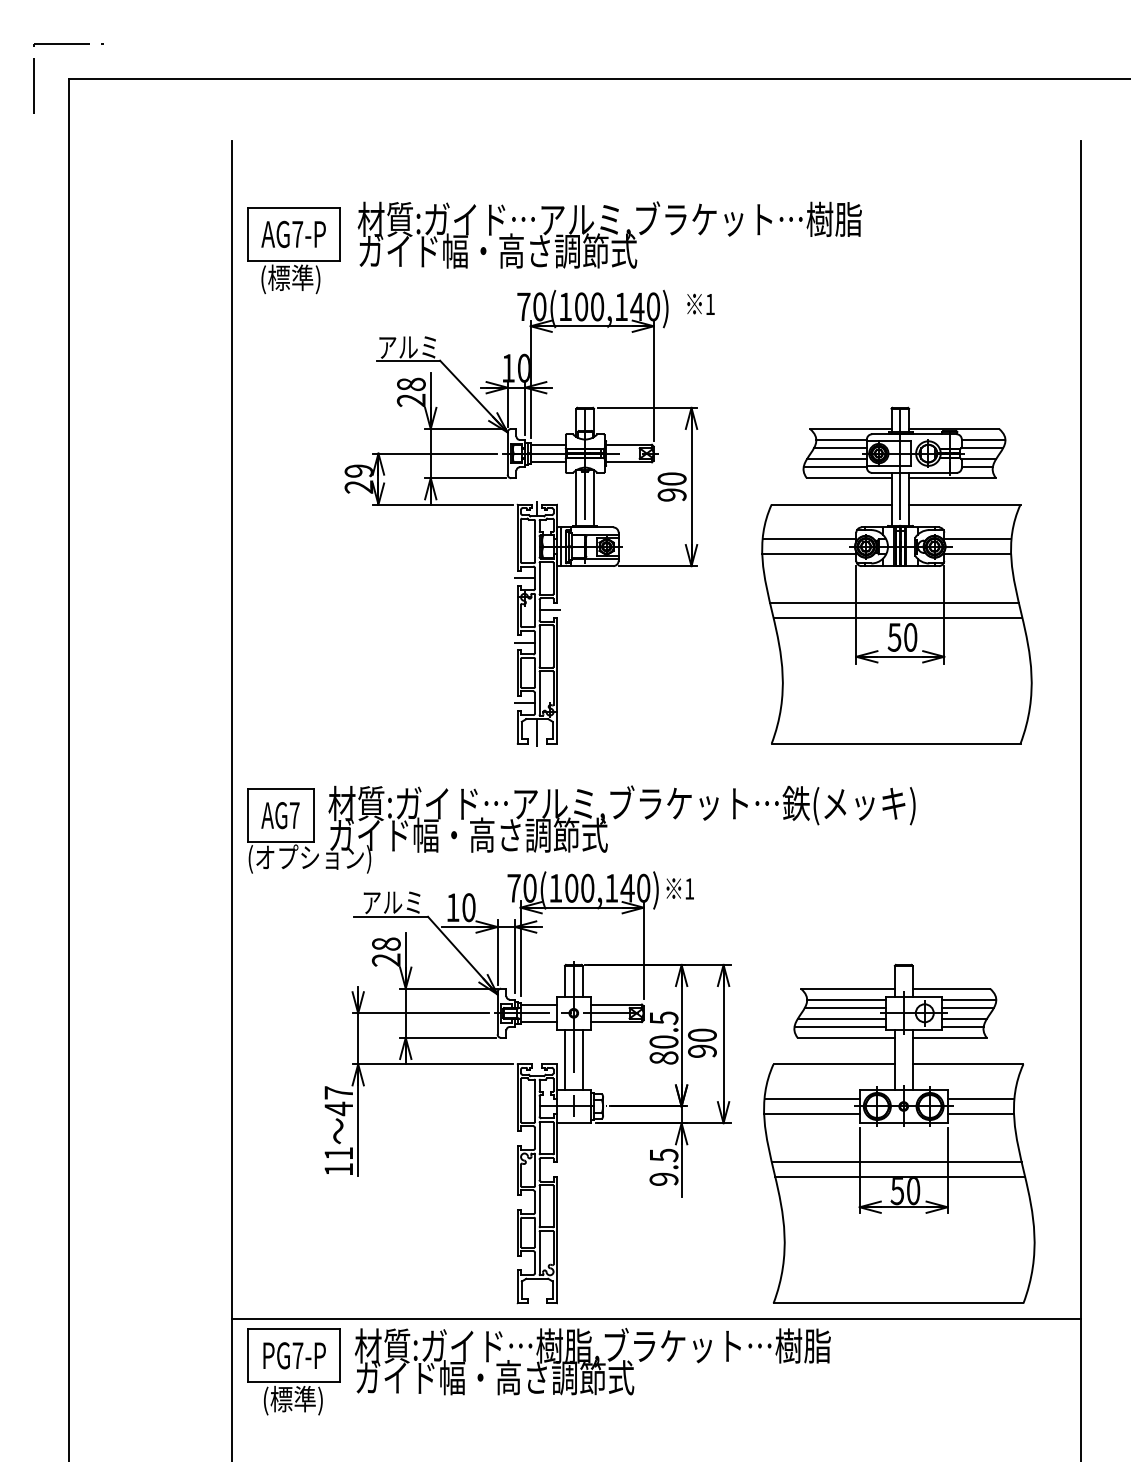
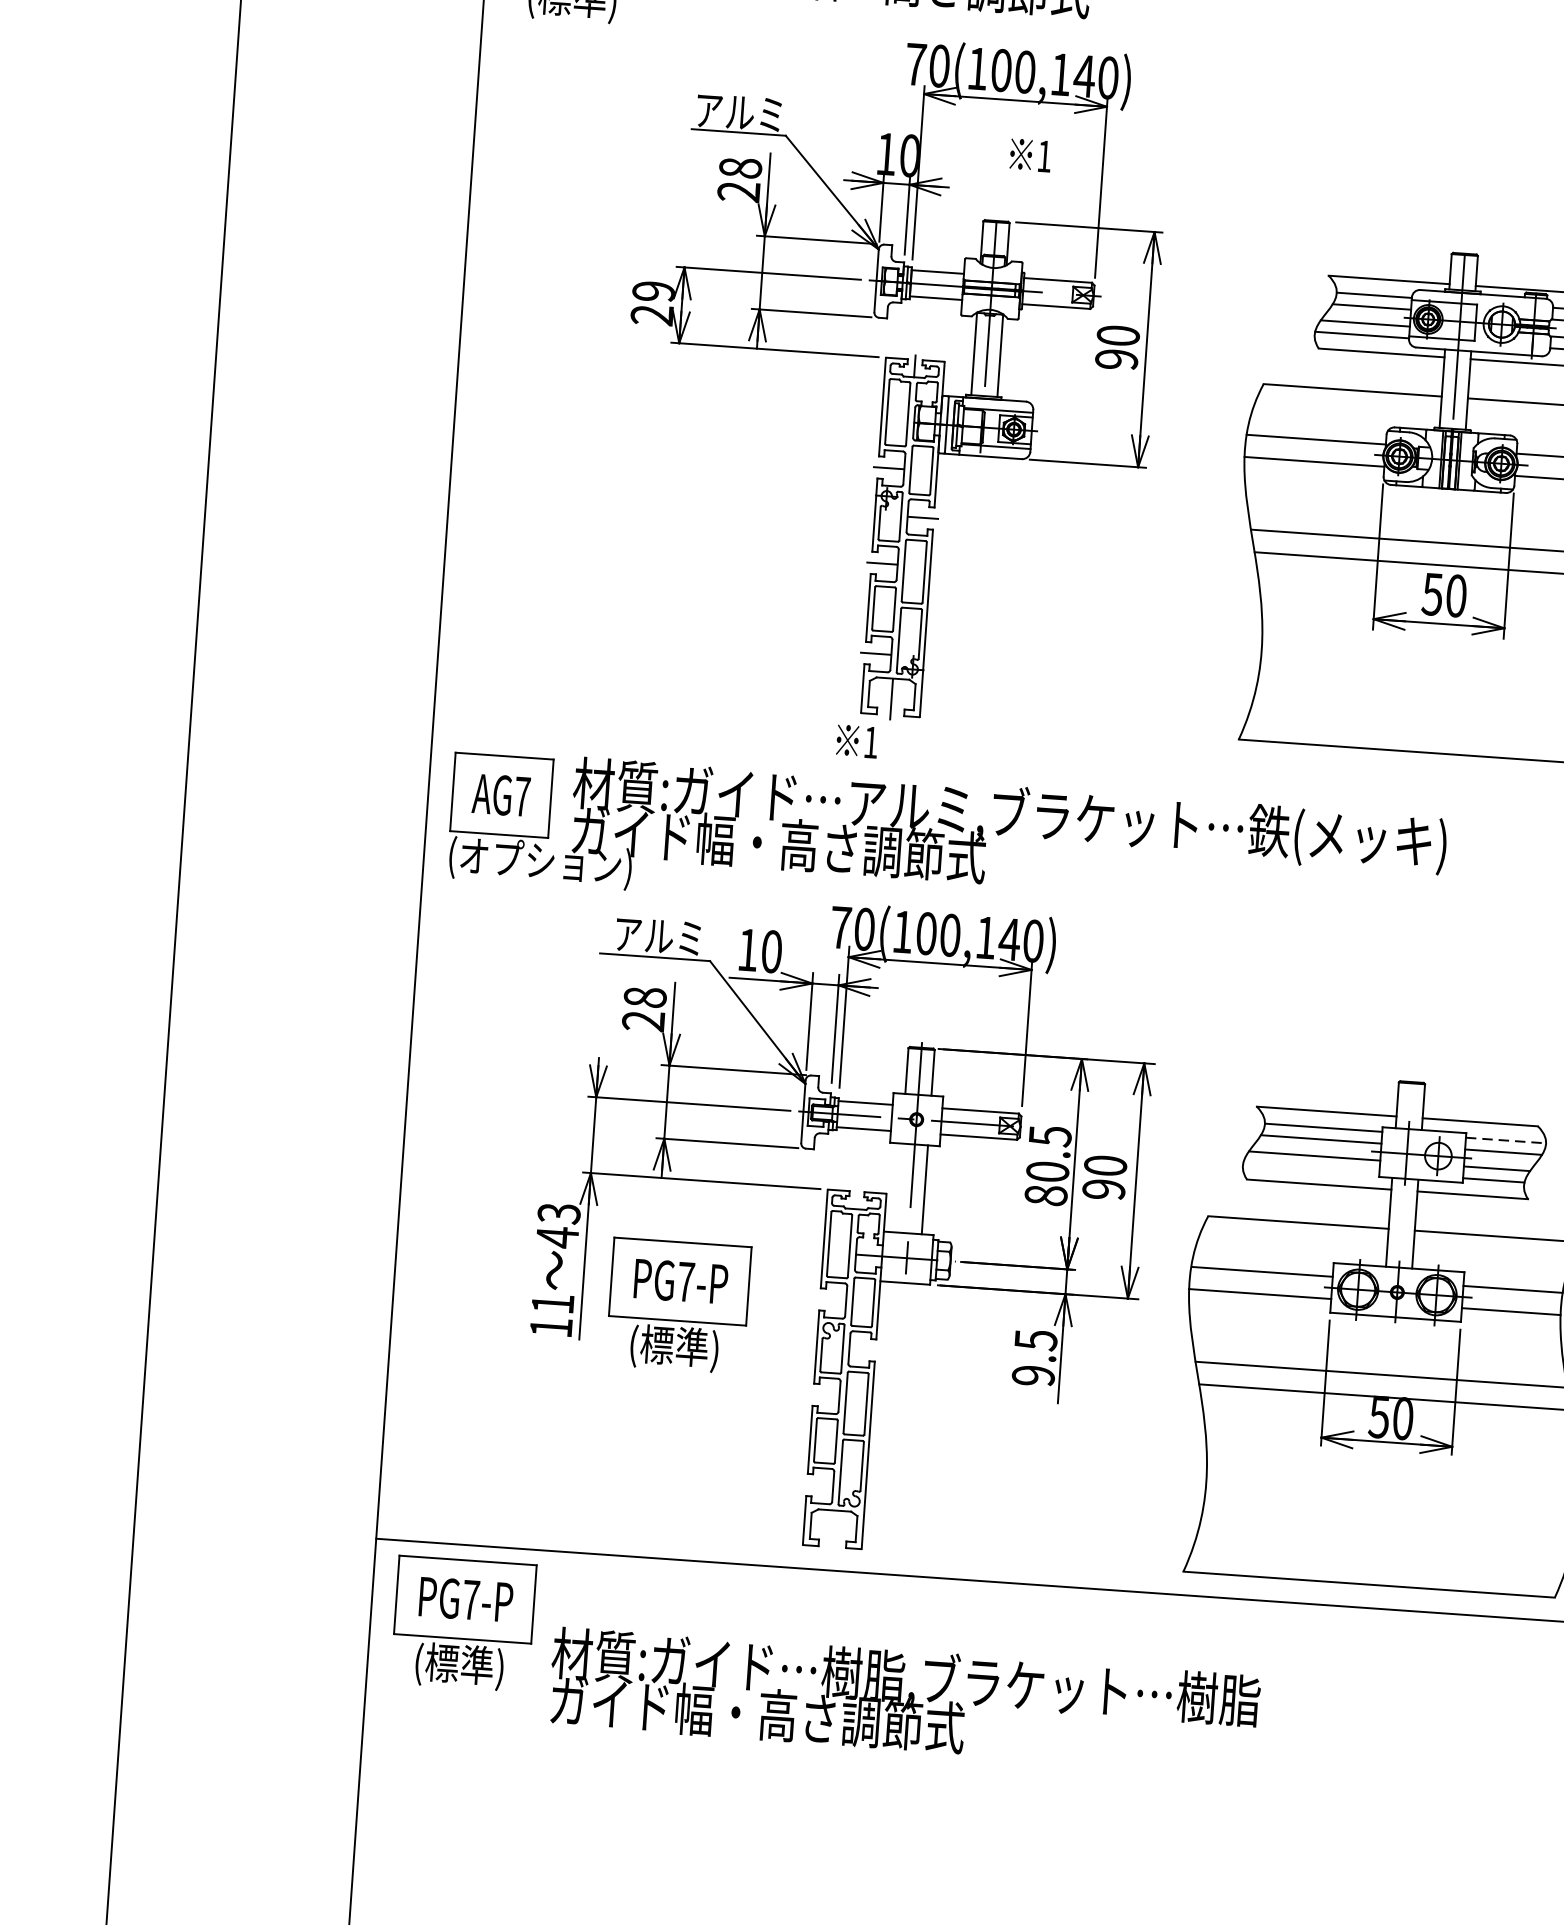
text: (700, 303) -> (1030, 154), moved
text: (679, 888) -> (856, 740), moved
line: (969, 999) -> (1506, 1140), solid -> dashed
line: (840, 1026) -> (1311, 1167), removed
line: (565, 1059) -> (899, 1187), removed
text: (338, 1092) -> (558, 1212), 47 -> 43
part: (422, 1148) -> (677, 1304), added
text: (592, 1361) -> (904, 1700), moved

